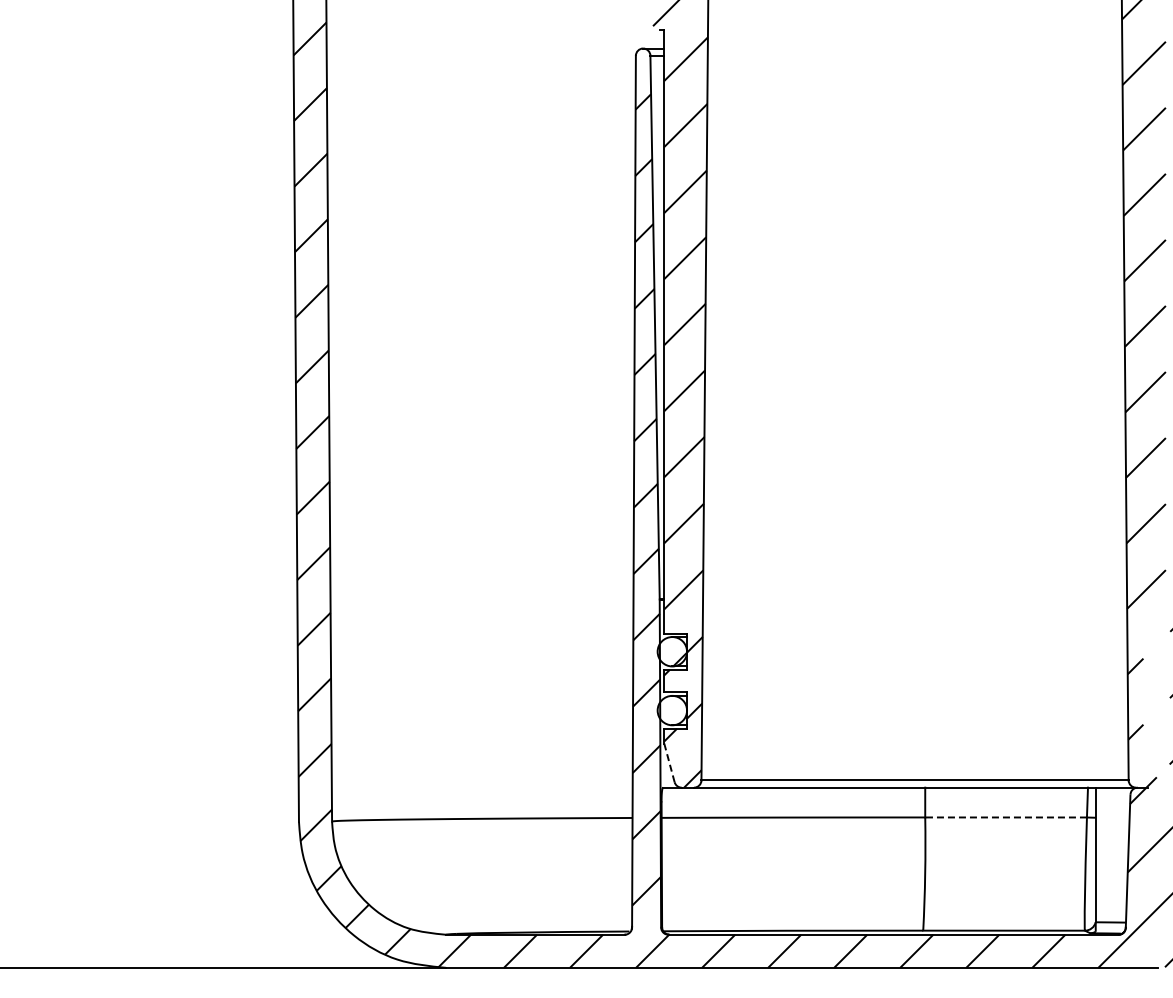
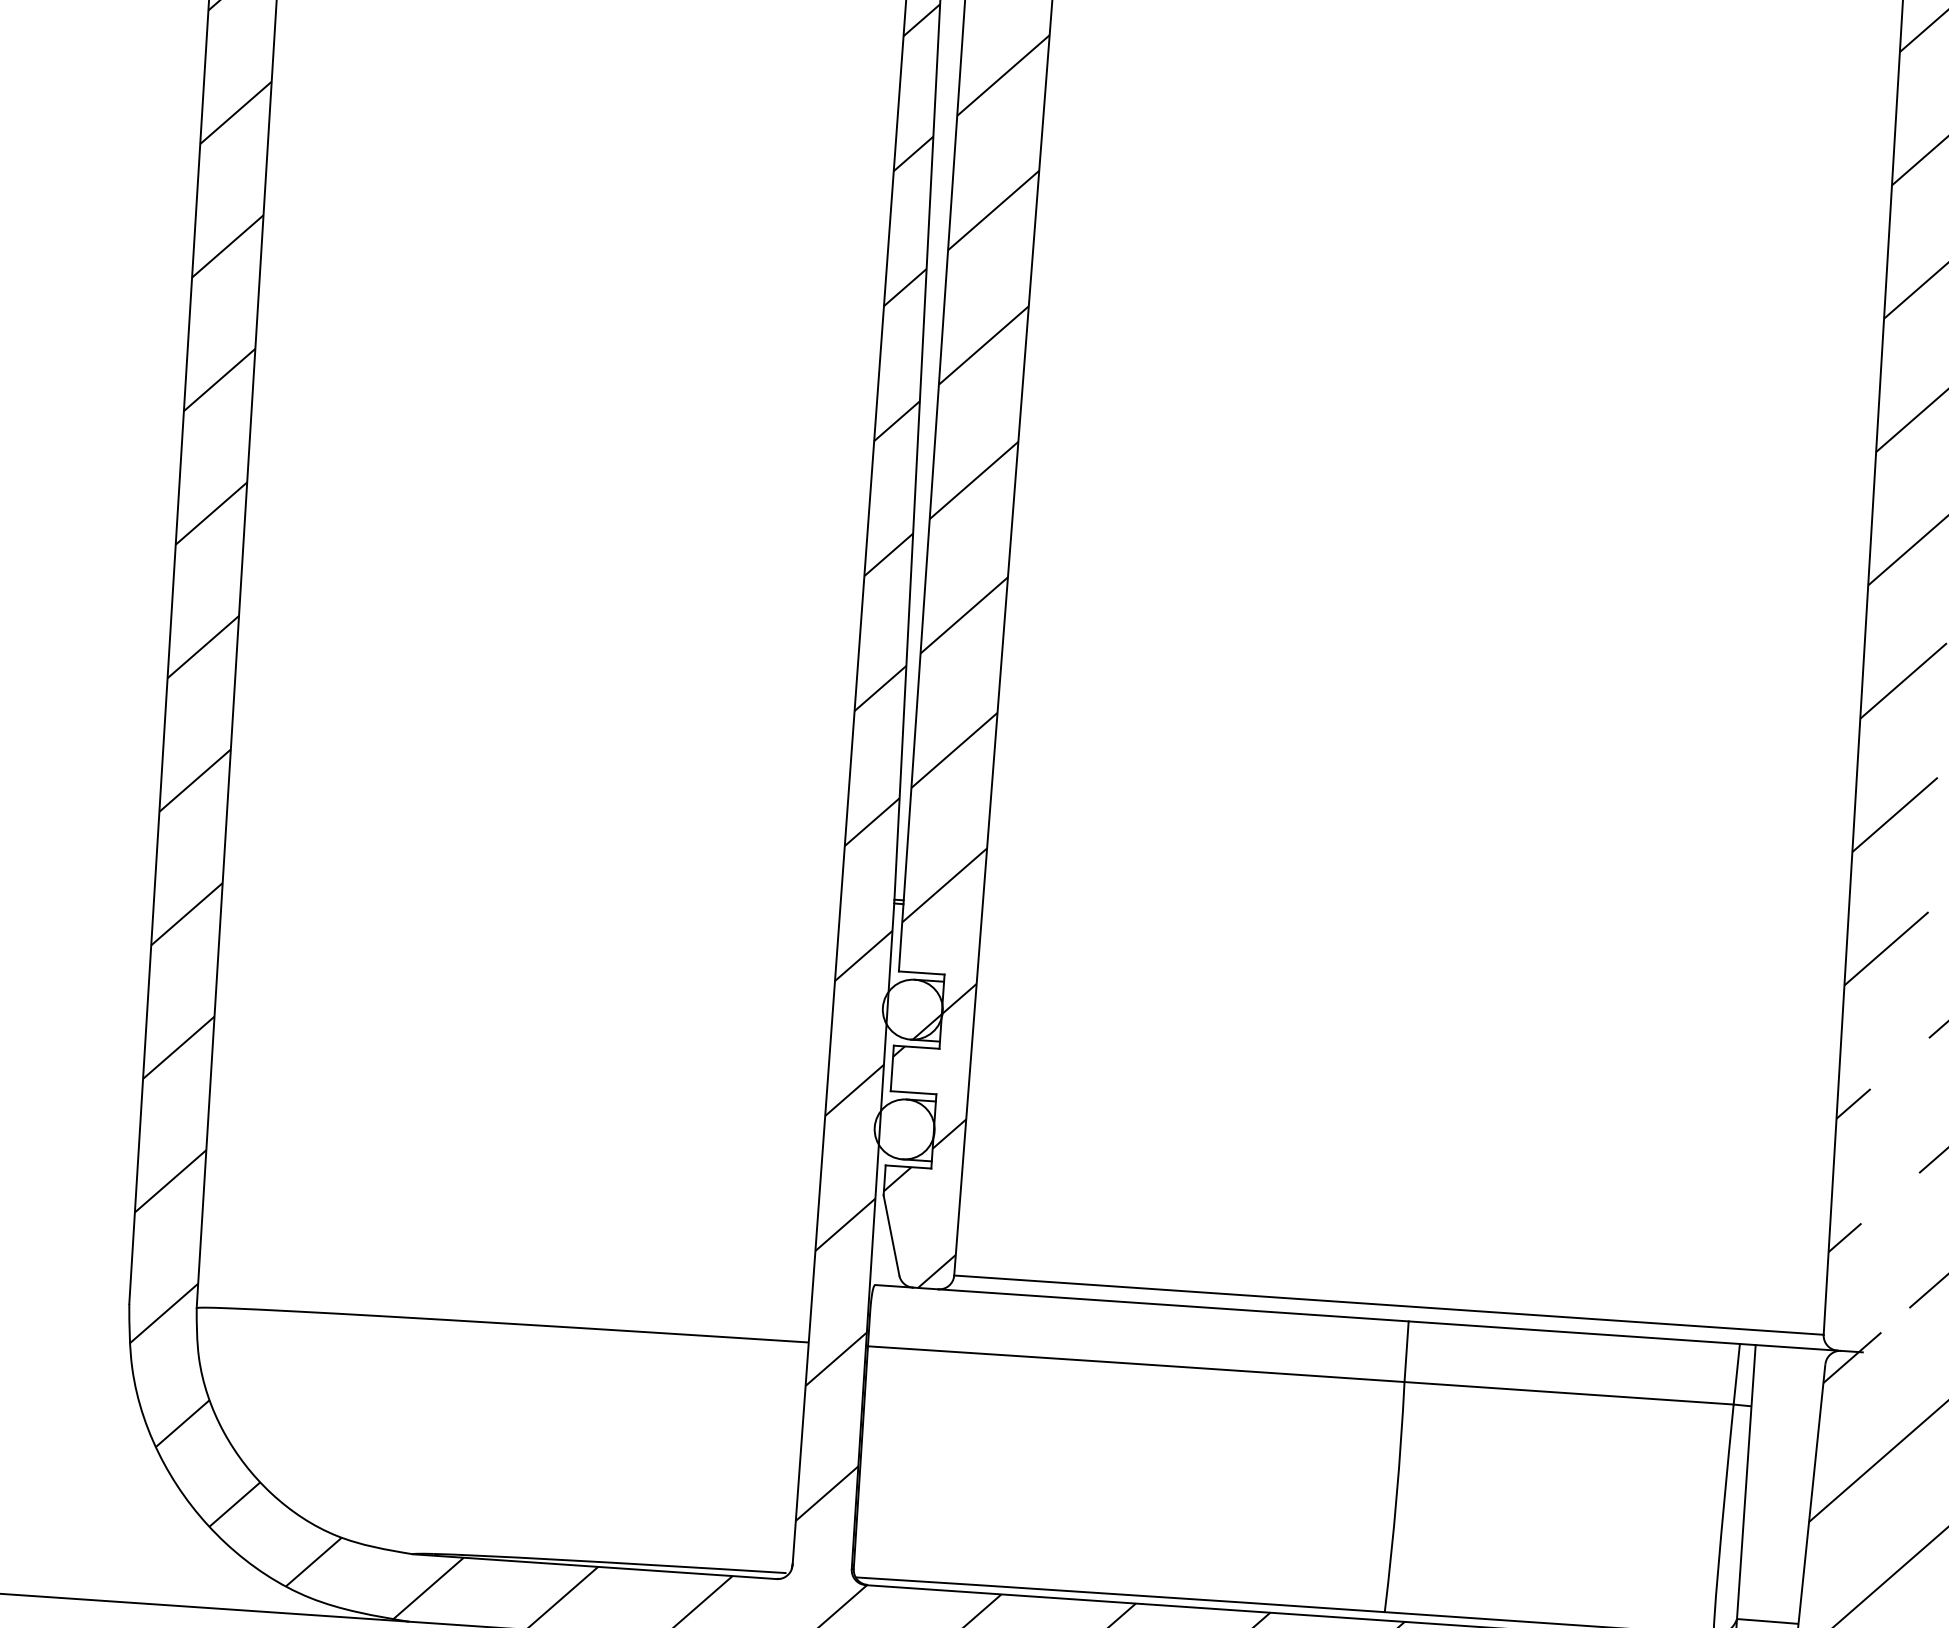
line: (669, 762) -> (891, 1234), dashed -> solid
line: (1006, 817) -> (1569, 1393), dashed -> solid

